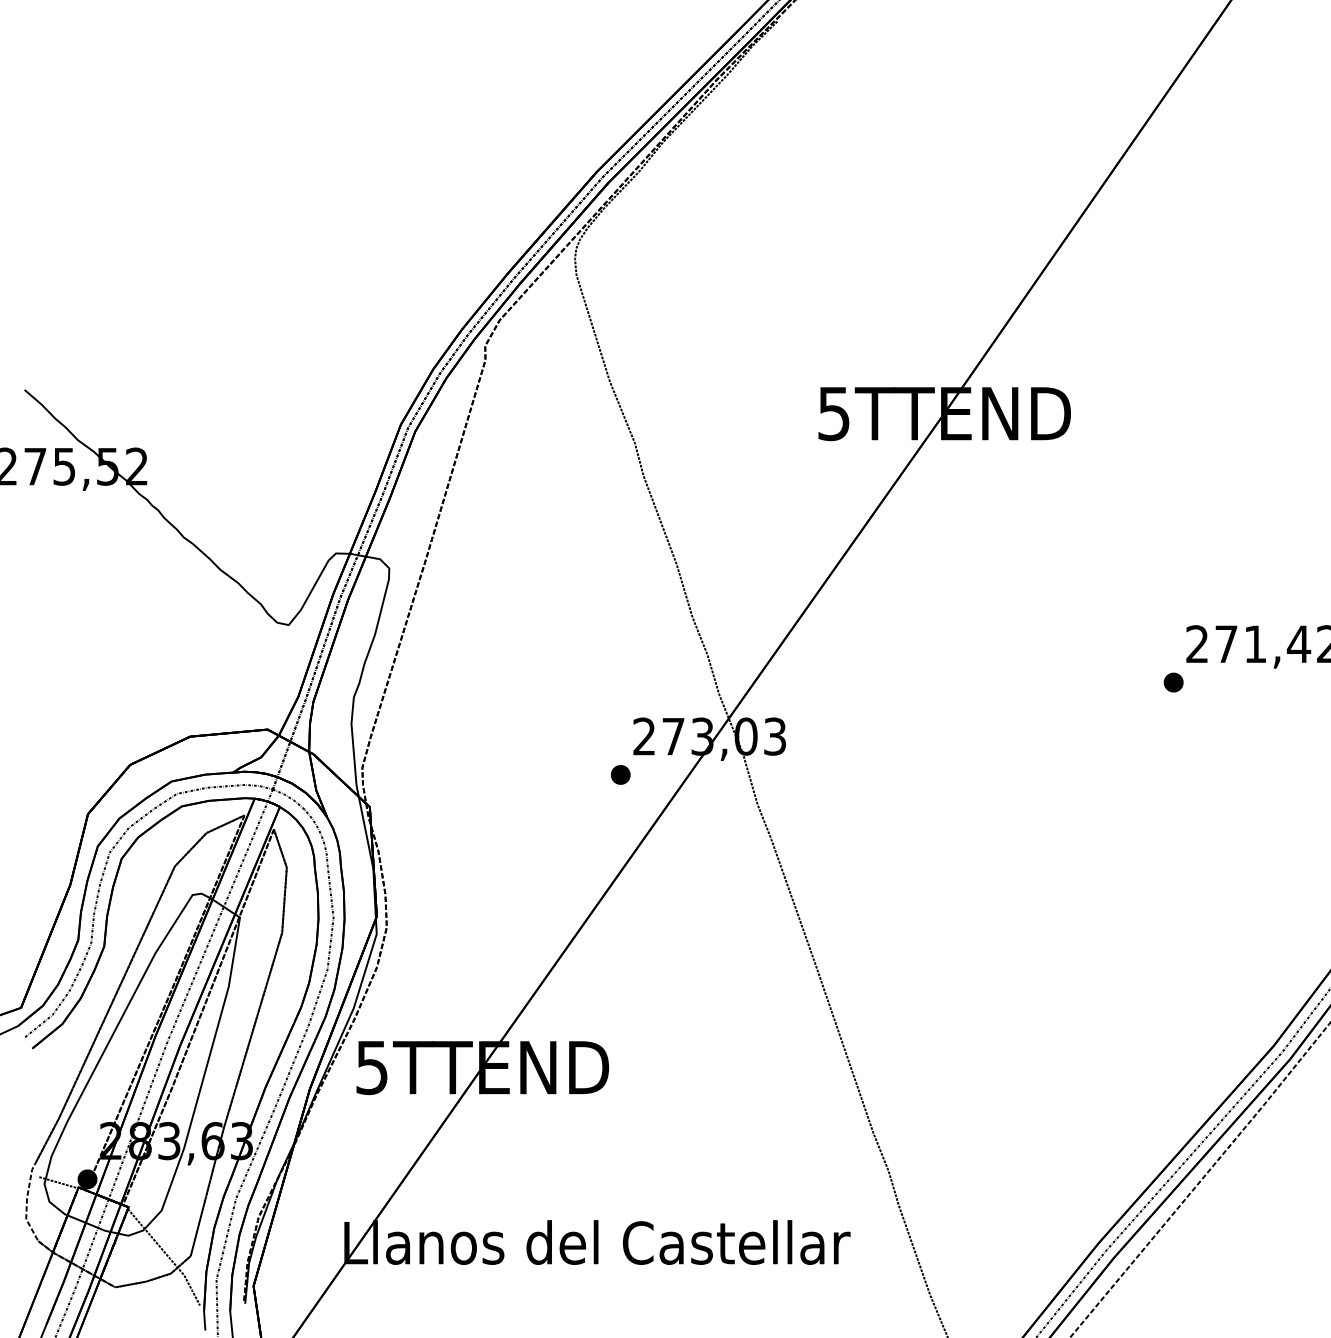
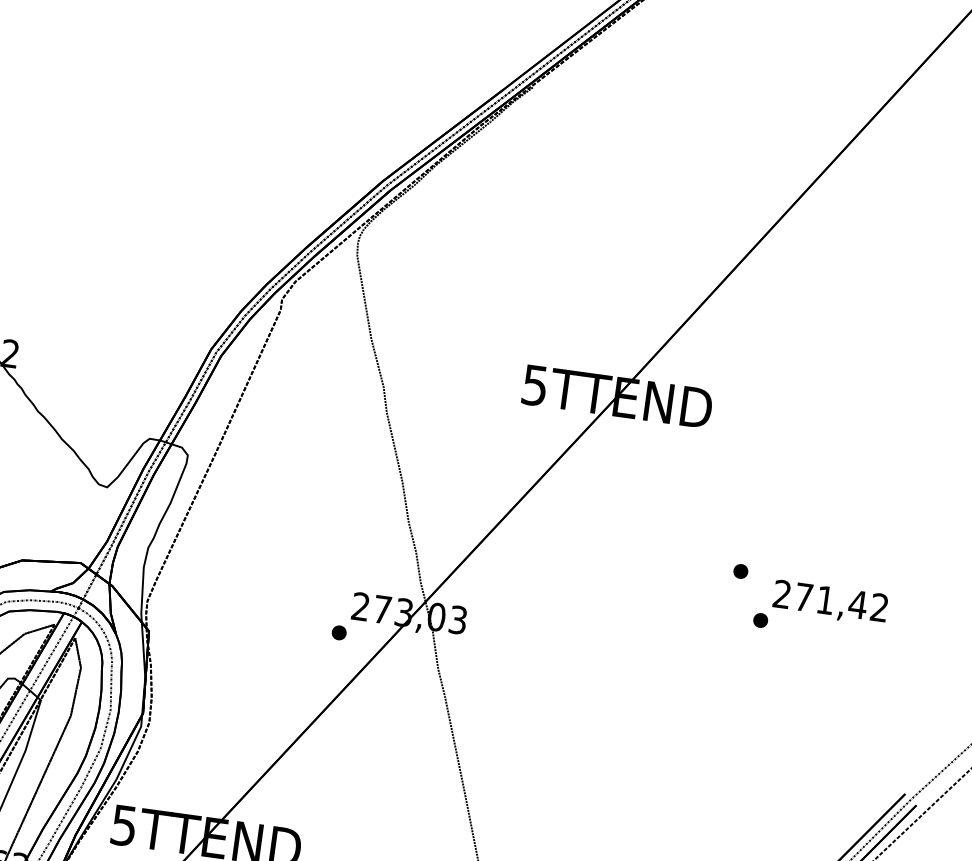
part: (1138, 621) -> (740, 571), added

